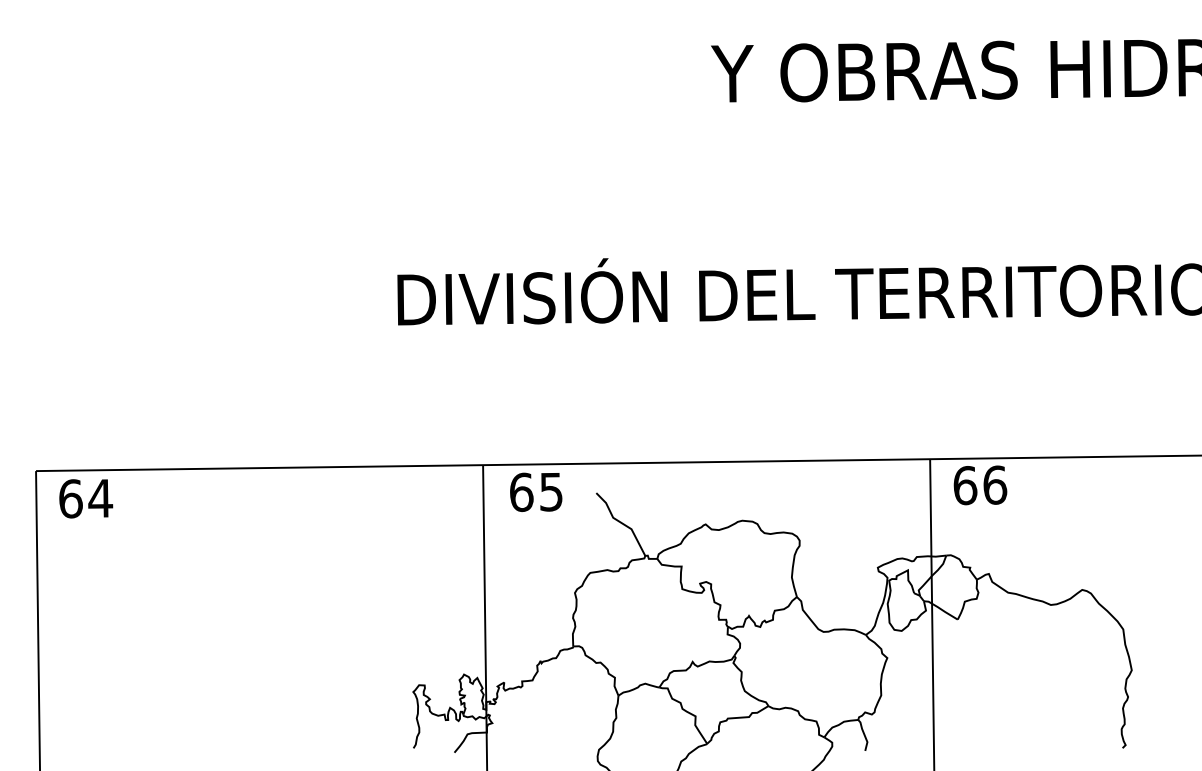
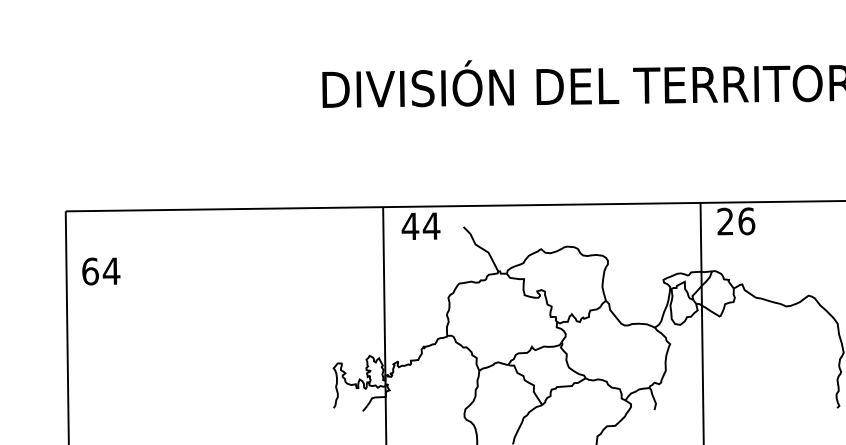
text: (965, 485) -> (725, 221), 66 -> 26
text: (536, 492) -> (421, 226), 65 -> 44
text: (86, 498) -> (101, 271), moved

